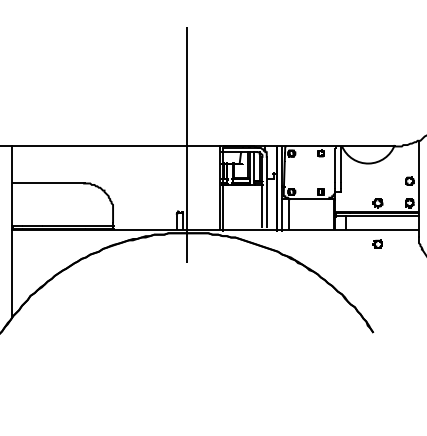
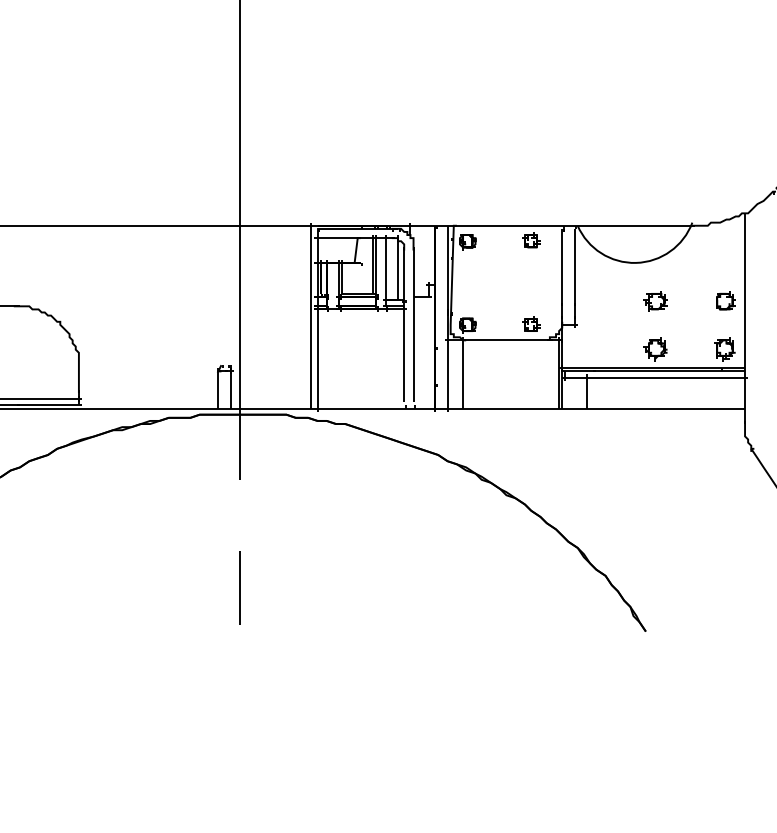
part: (377, 243) -> (654, 299), moved
line: (186, 312) -> (238, 587), added

